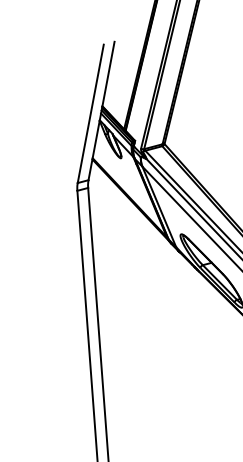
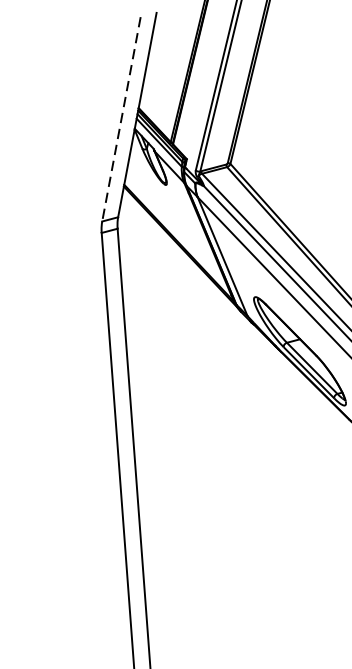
line: (90, 114) -> (121, 120), solid -> dashed

